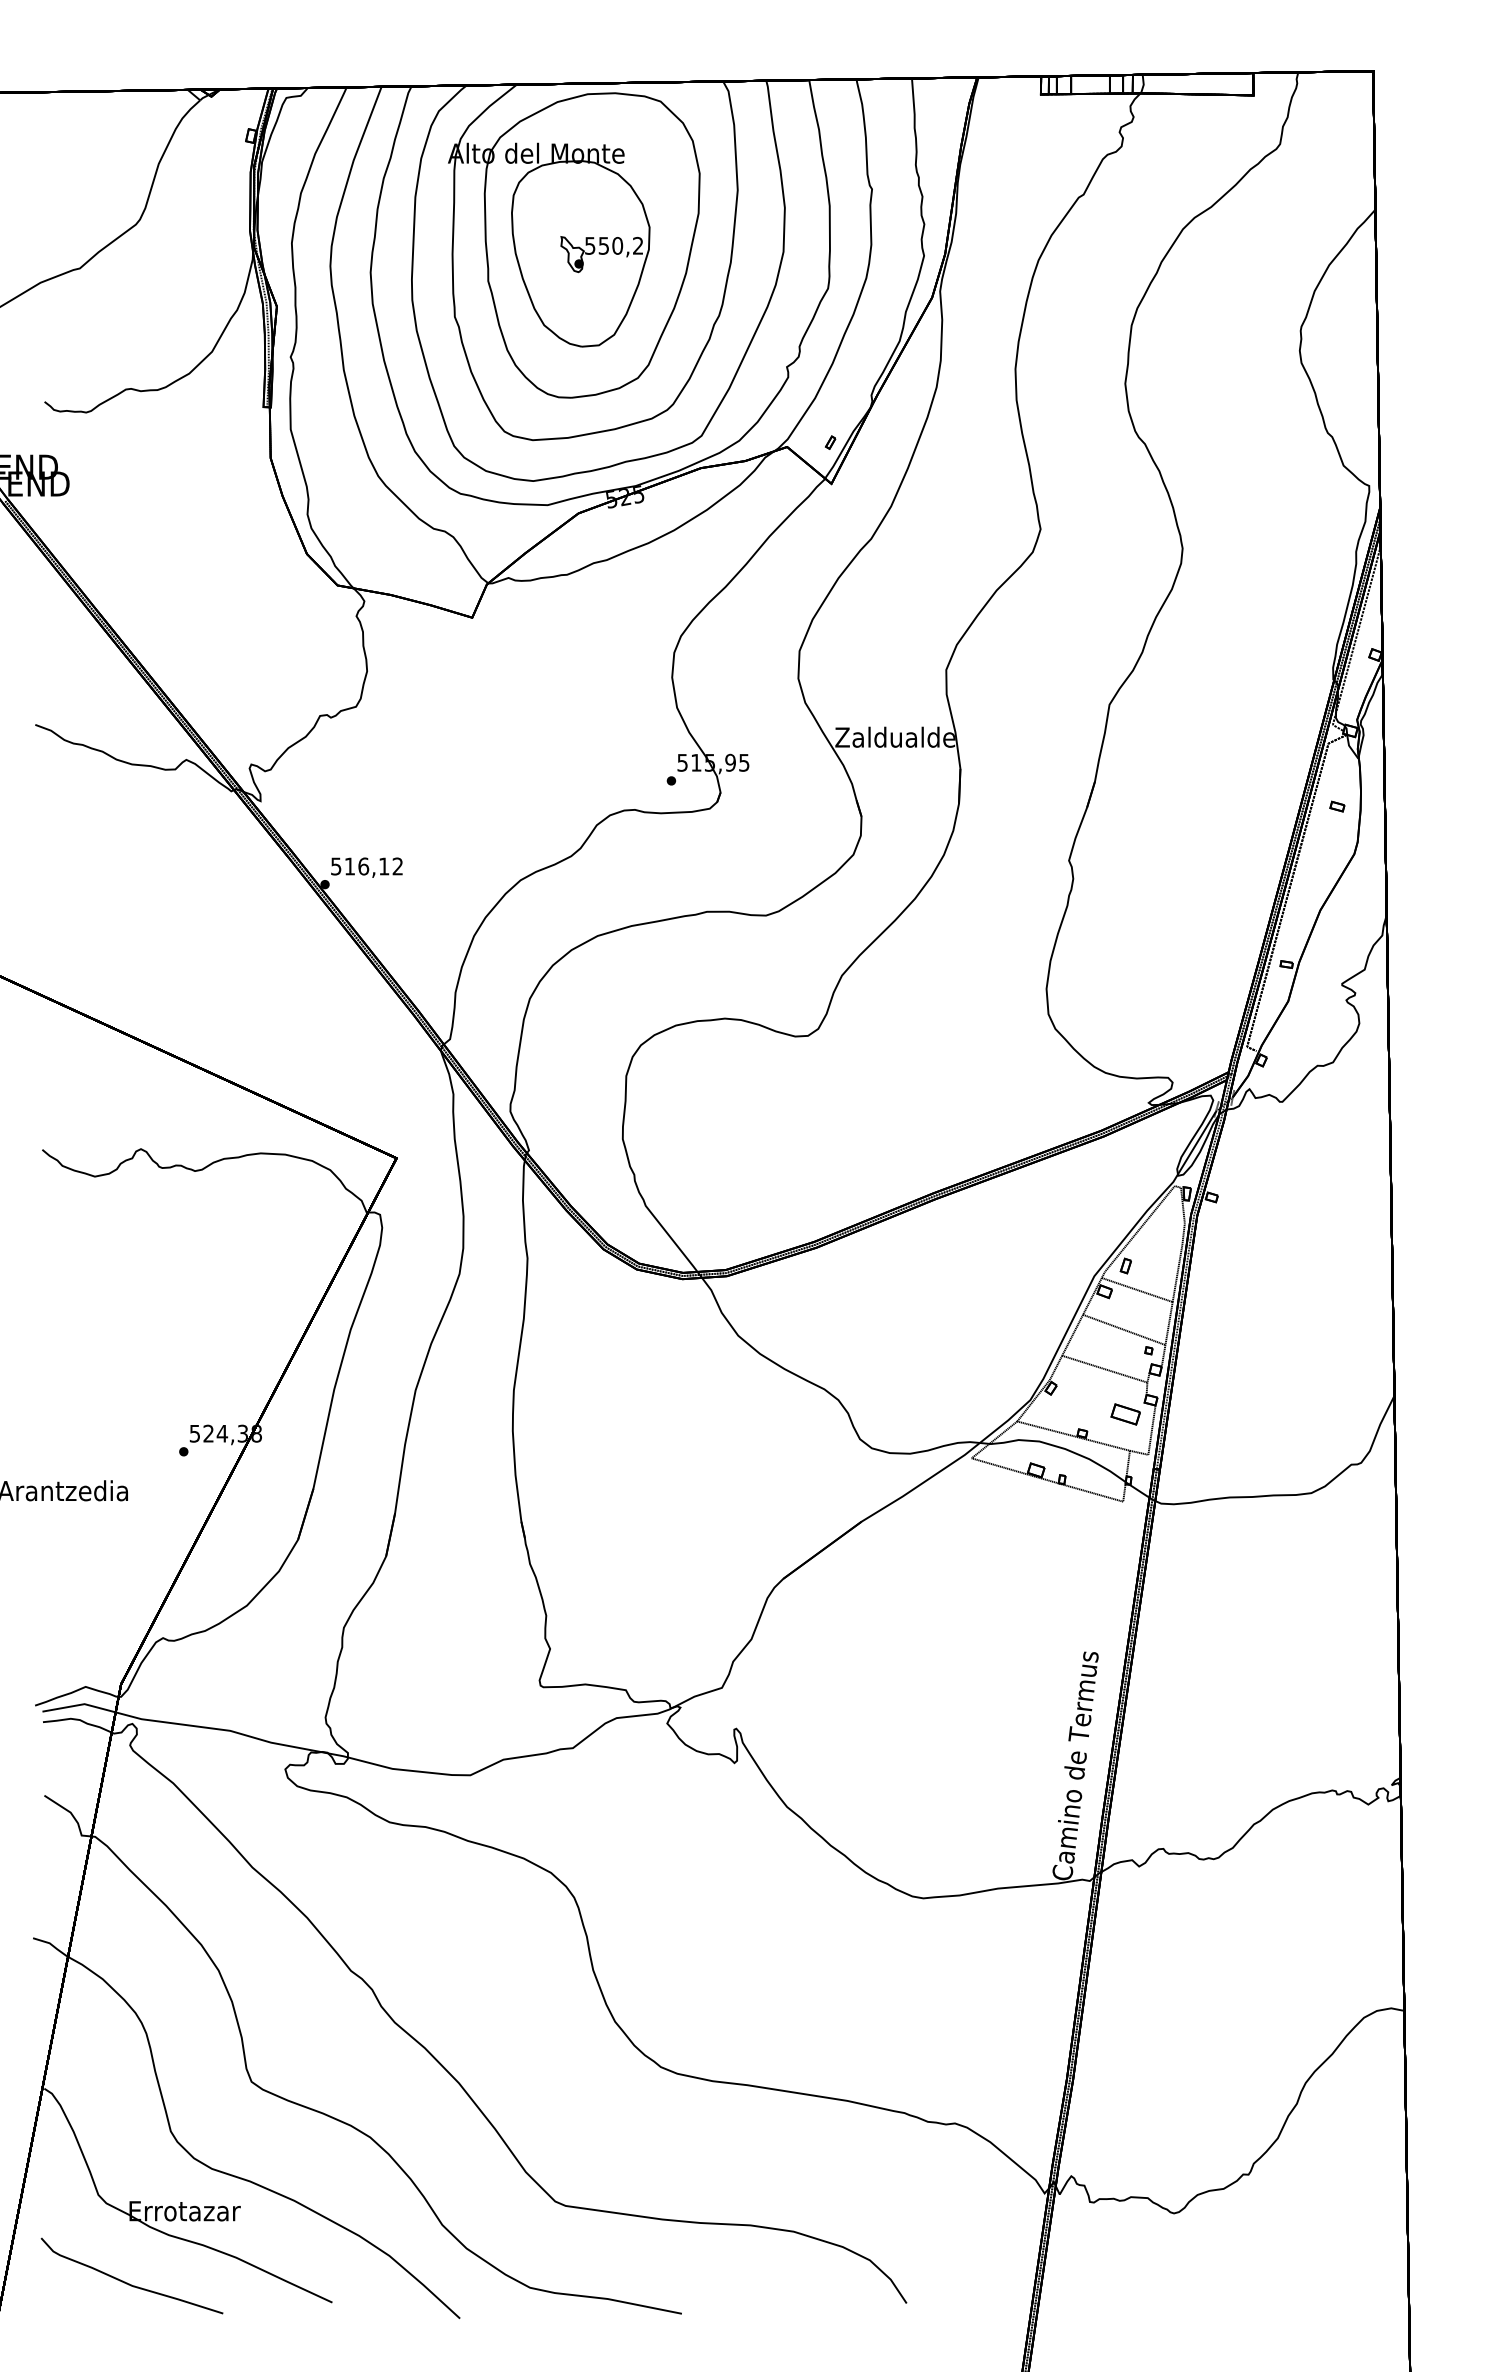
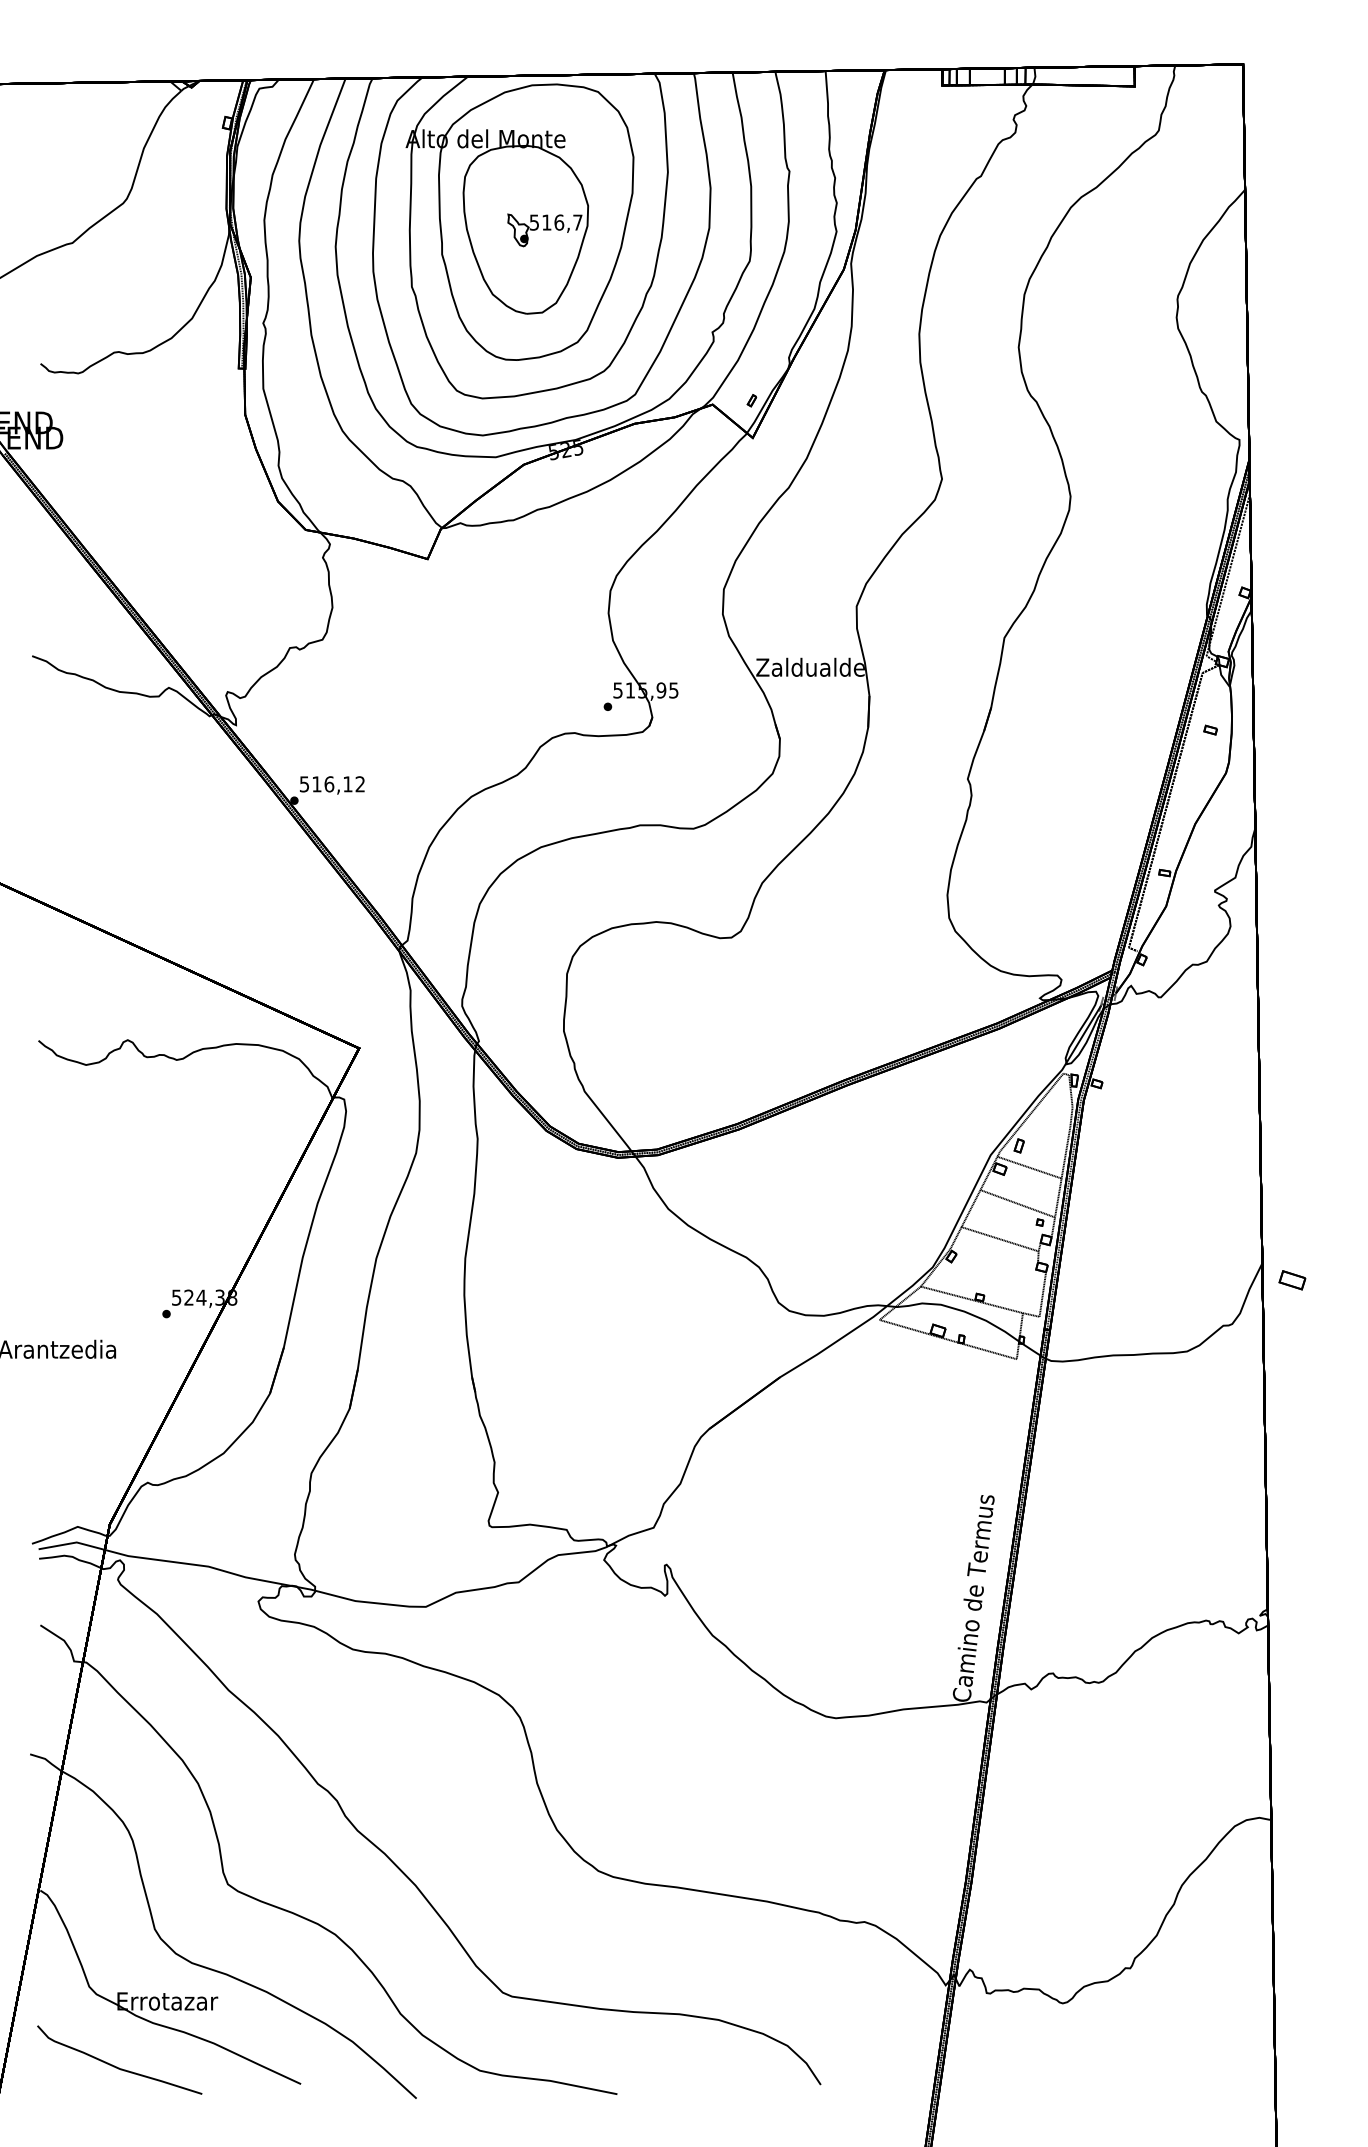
text: (620, 245) -> (561, 222), 550,2 -> 516,7
part: (1125, 1414) -> (1292, 1280), moved

